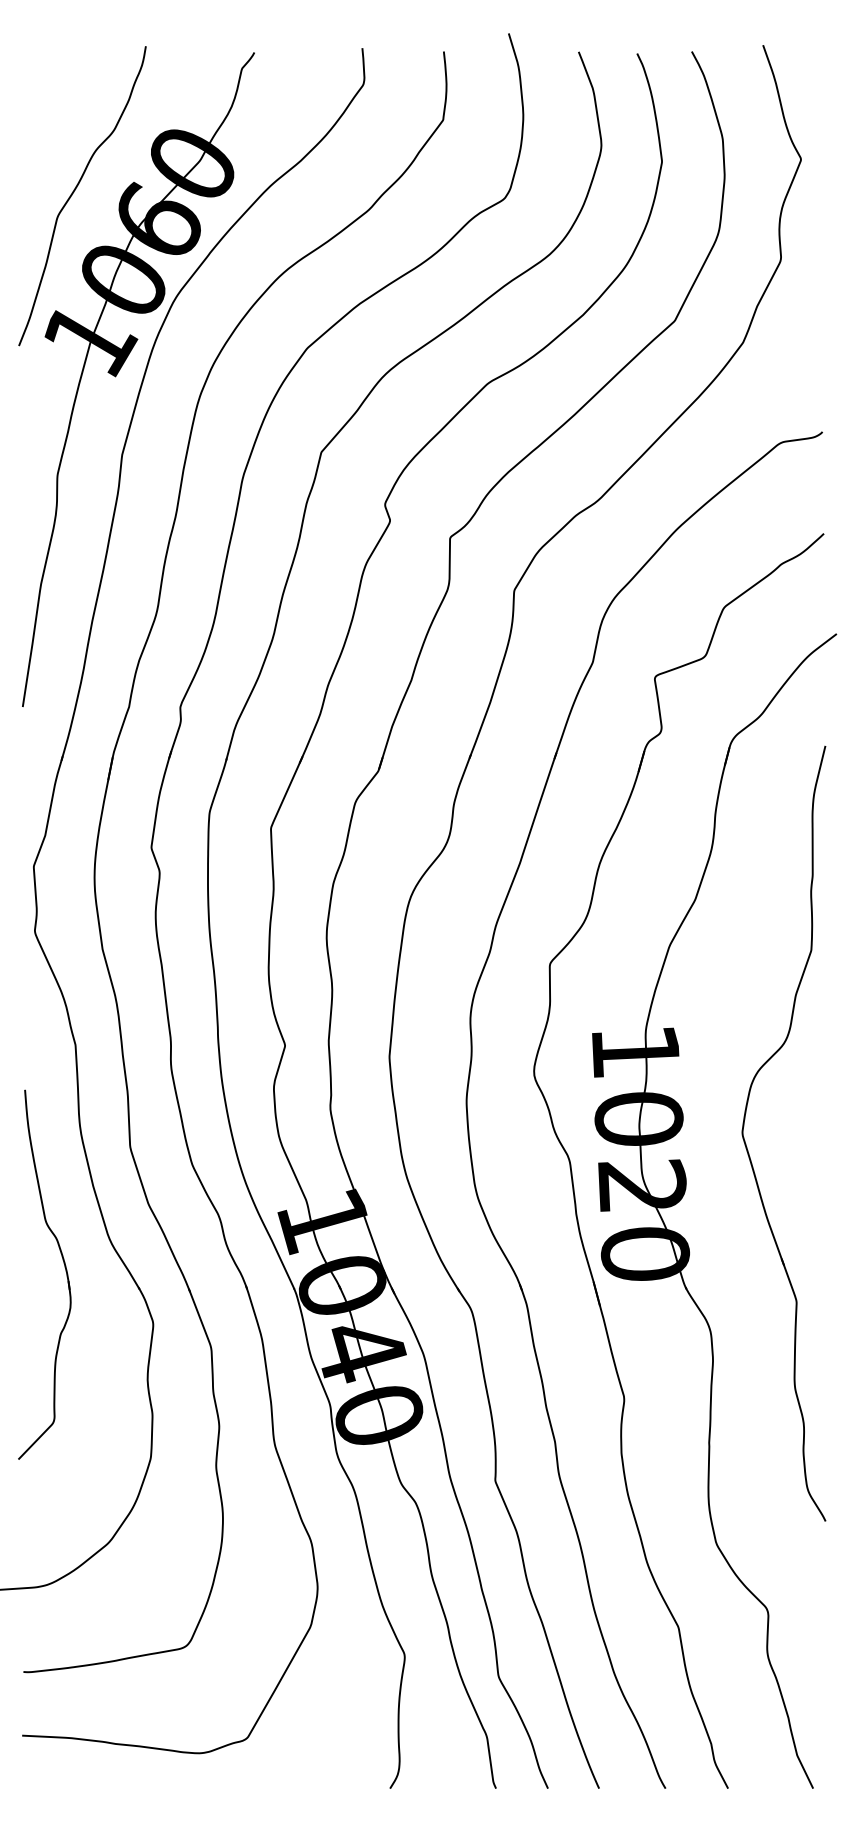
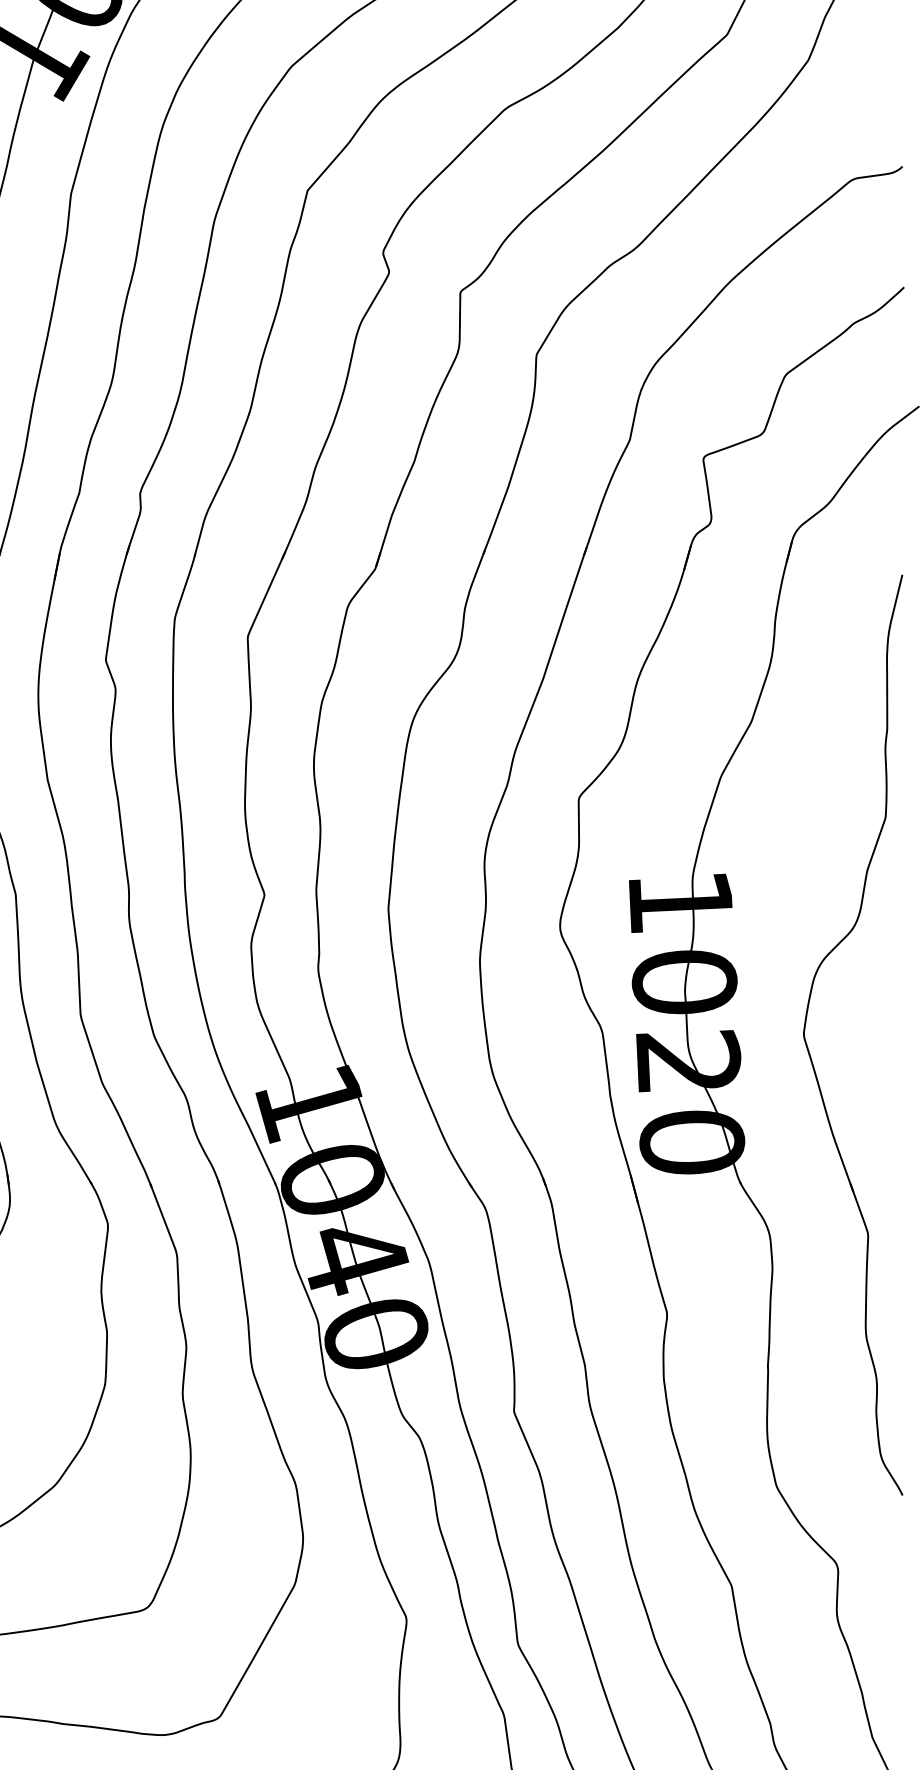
part: (746, 1143) -> (808, 1046), moved

